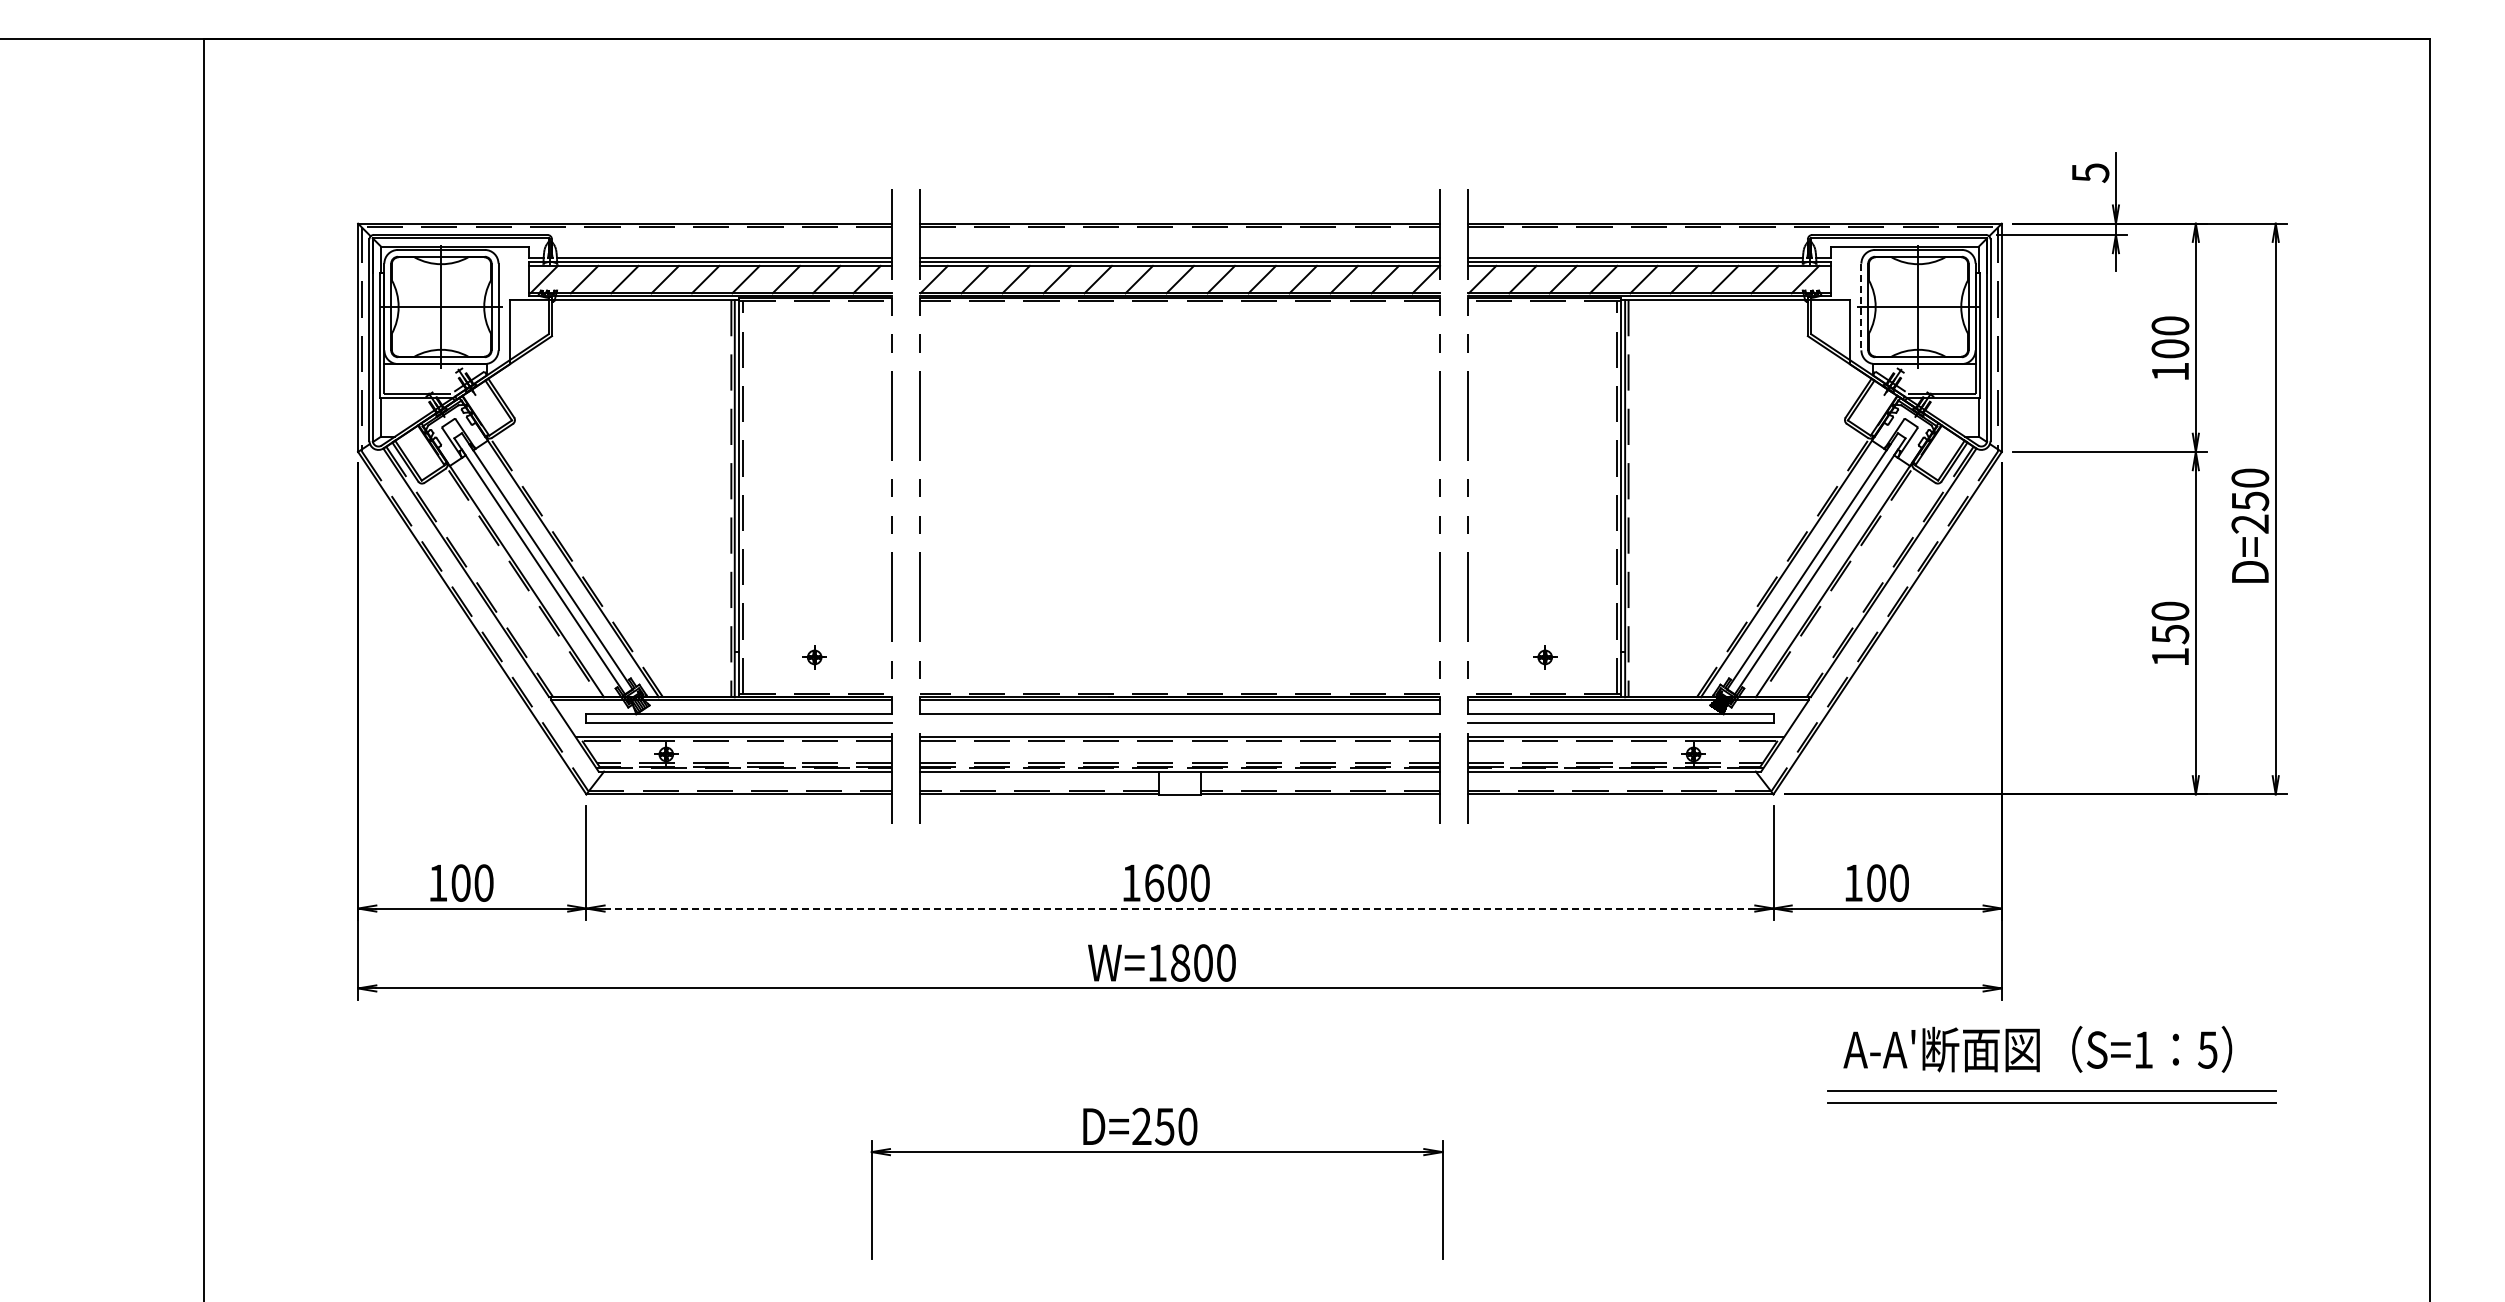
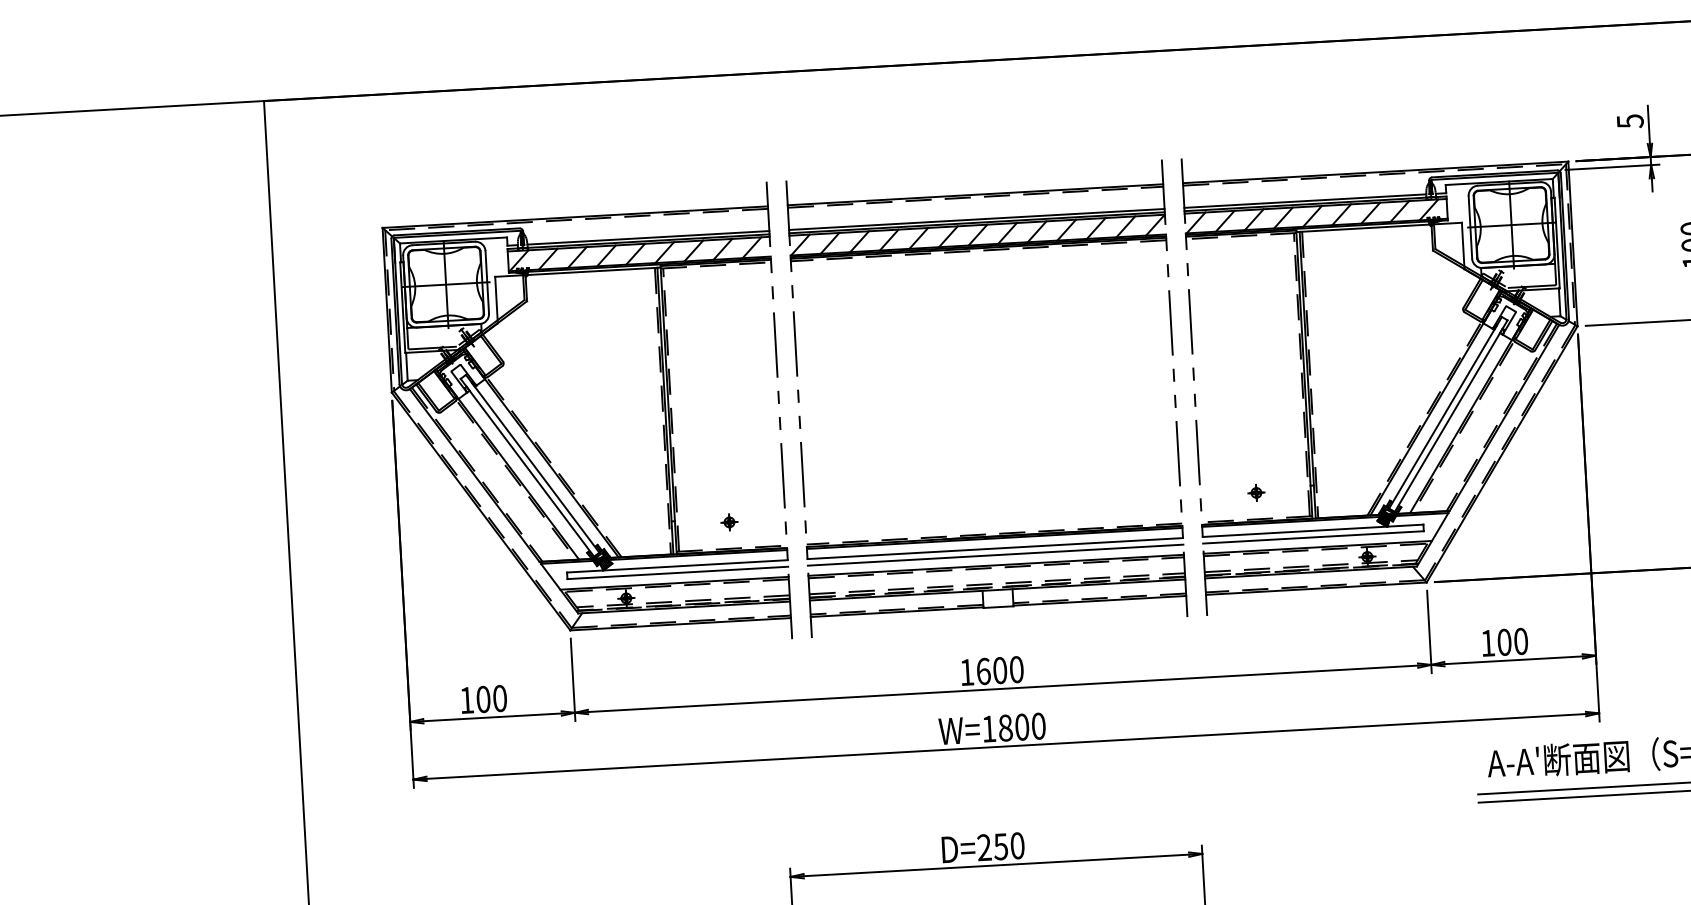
line: (1861, 307) -> (1470, 227), dashed -> solid
line: (1179, 723) -> (995, 555), added
line: (1179, 908) -> (1002, 688), dashed -> solid

